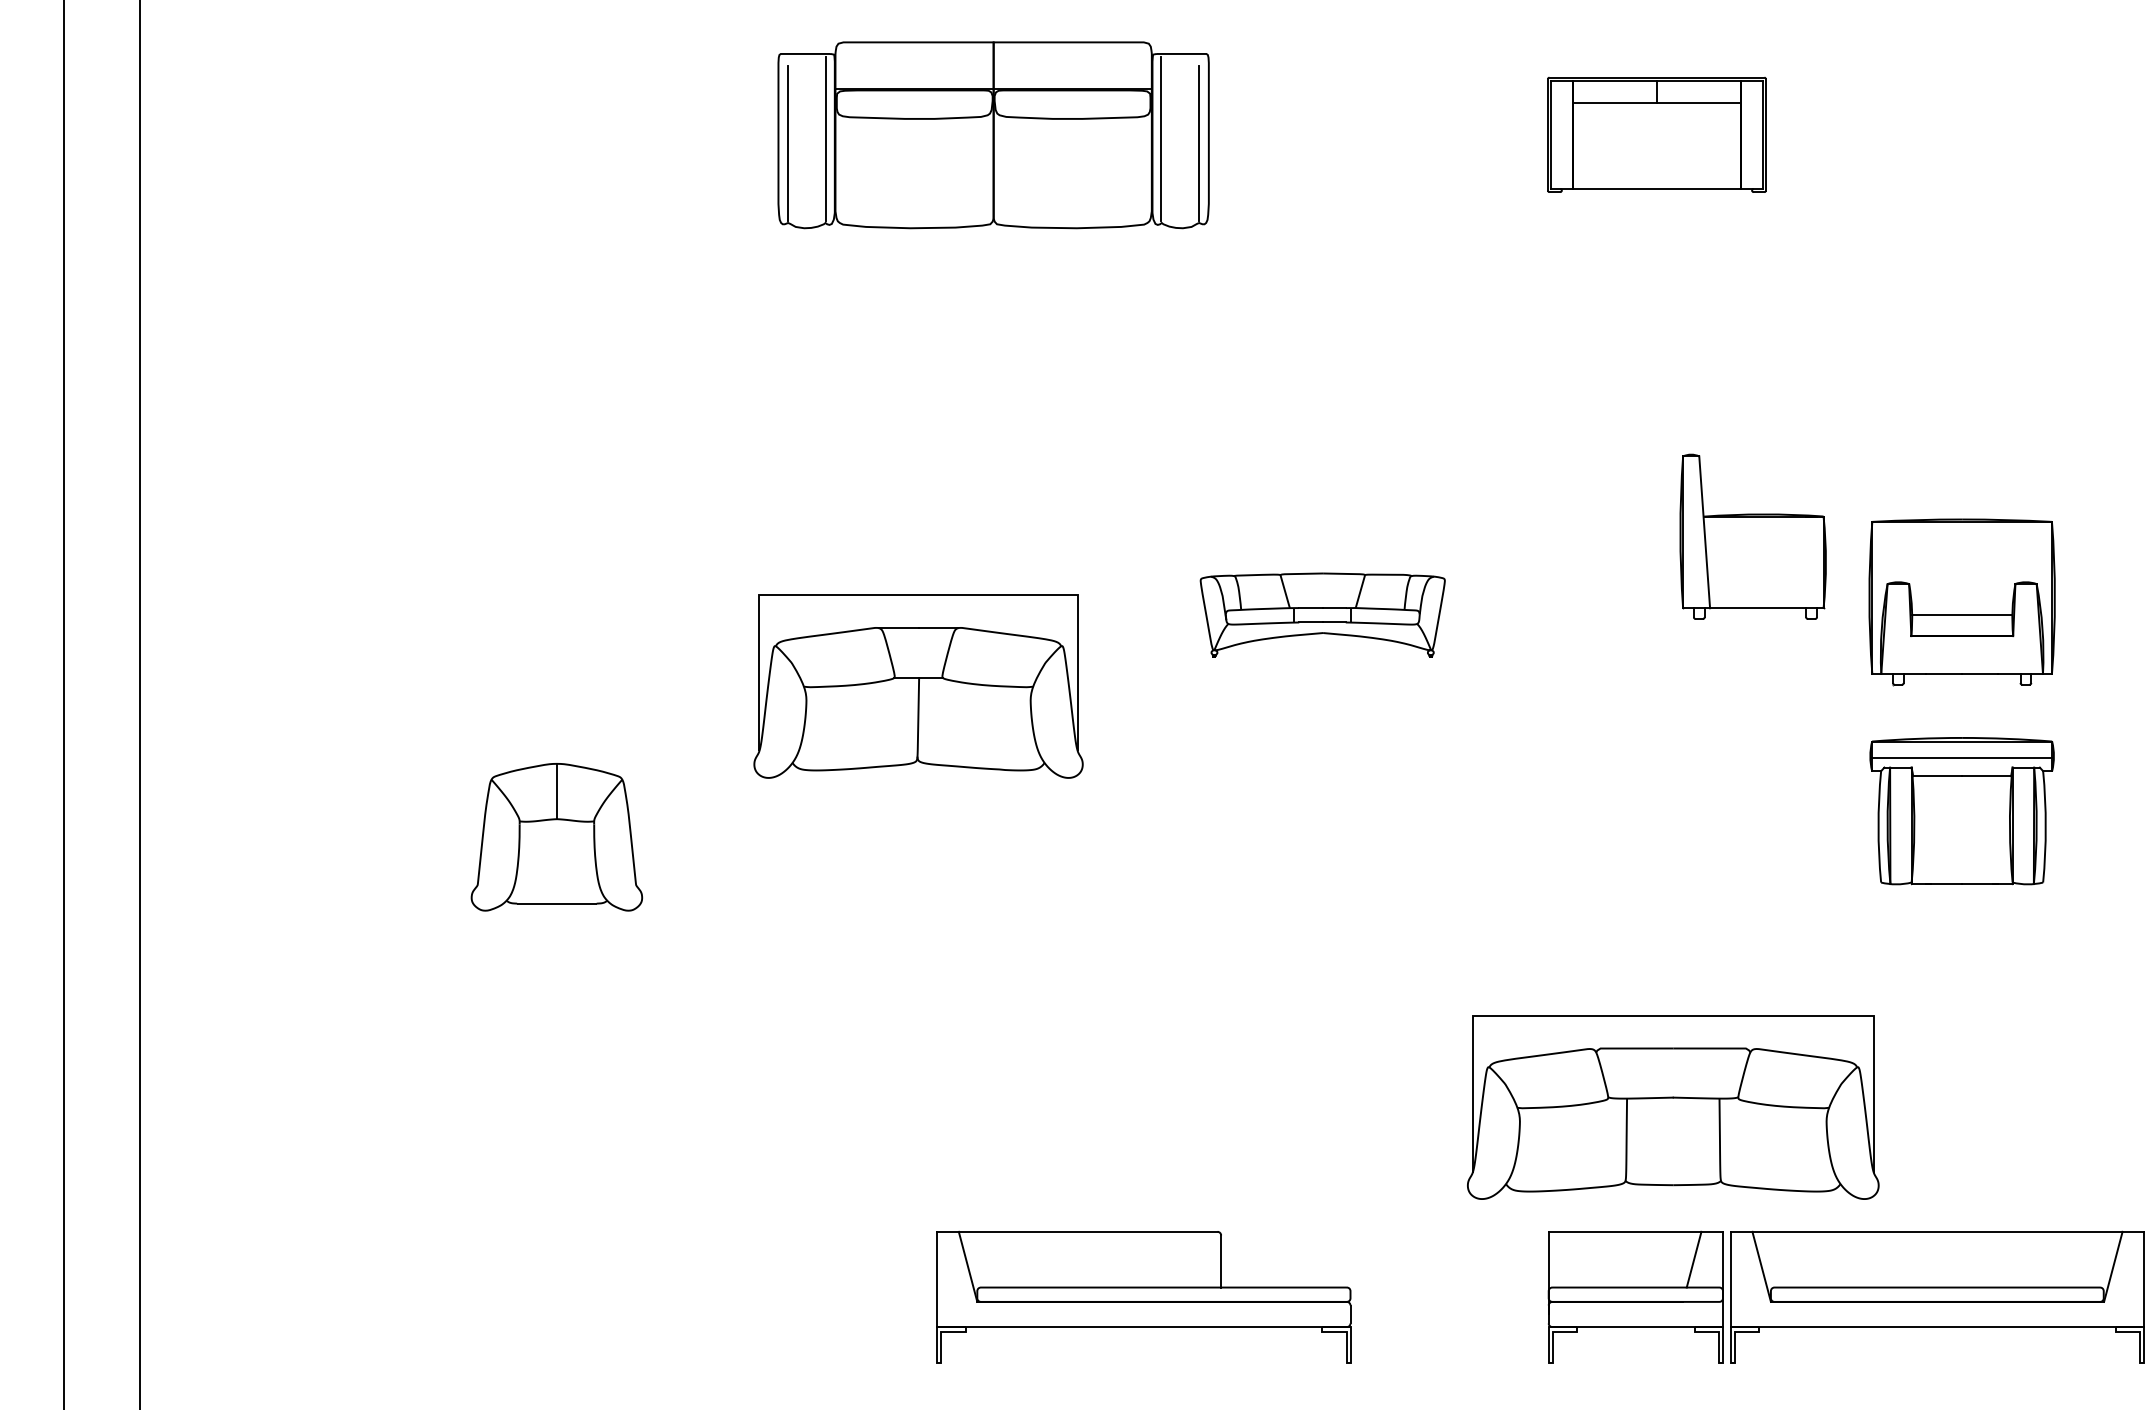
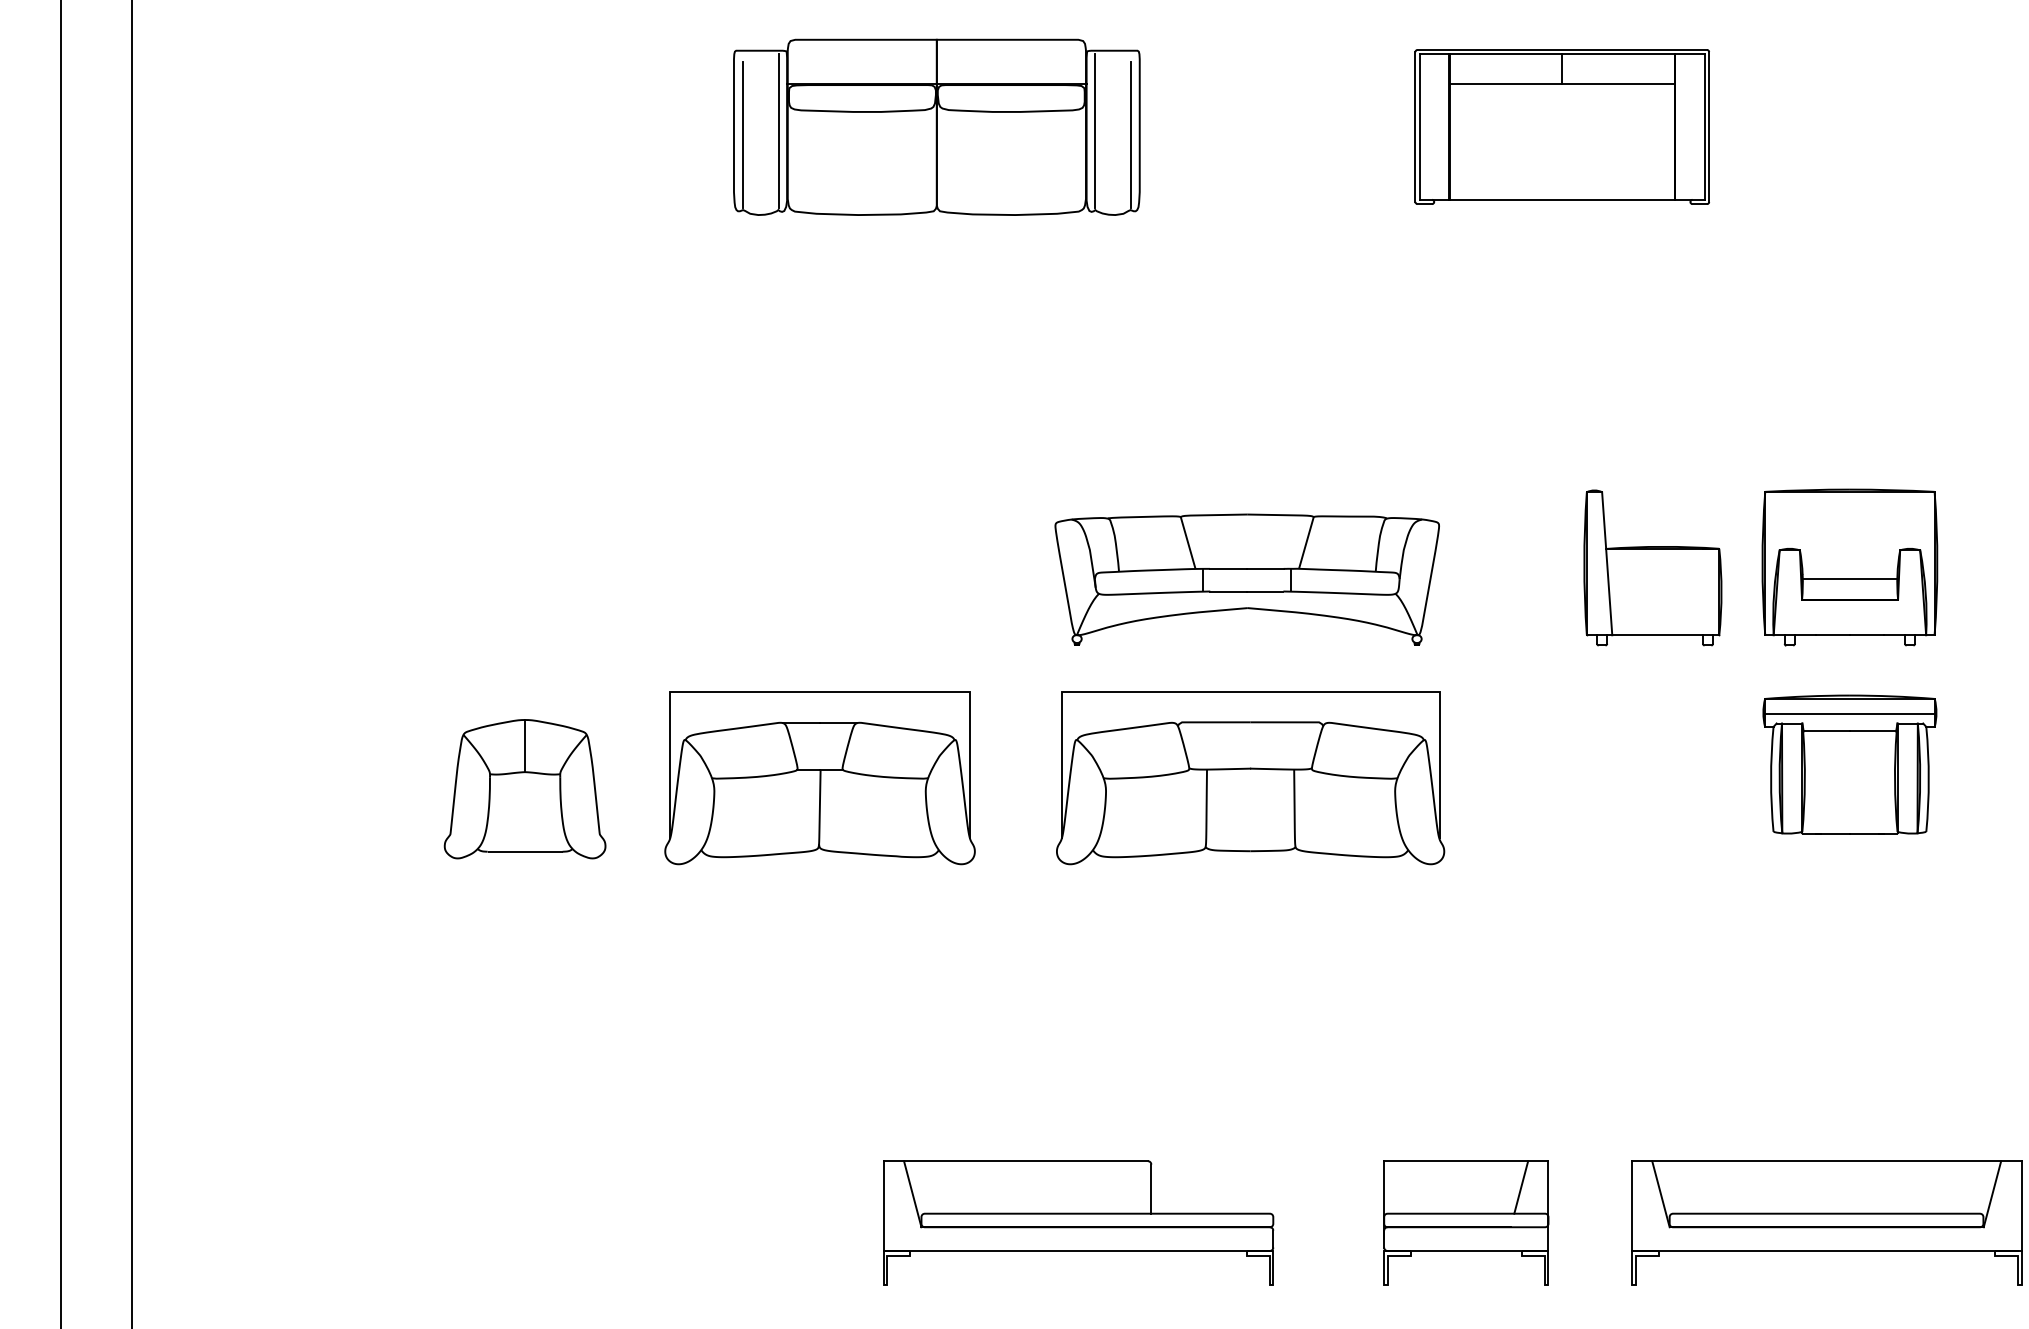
part: (1656, 134) -> (1561, 126), size x1.43
part: (1752, 536) -> (1652, 567), moved
part: (1322, 614) -> (1246, 579), size x1.67
part: (917, 686) -> (819, 778), moved
part: (1673, 1108) -> (1250, 778), moved
part: (1636, 1296) -> (1466, 1222), moved

